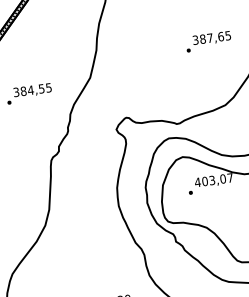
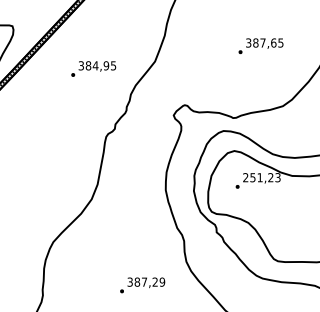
text: (208, 42) -> (260, 46), moved
text: (41, 88) -> (106, 65), 384,55 -> 384,95
text: (213, 180) -> (261, 177), 403,07 -> 251,23

